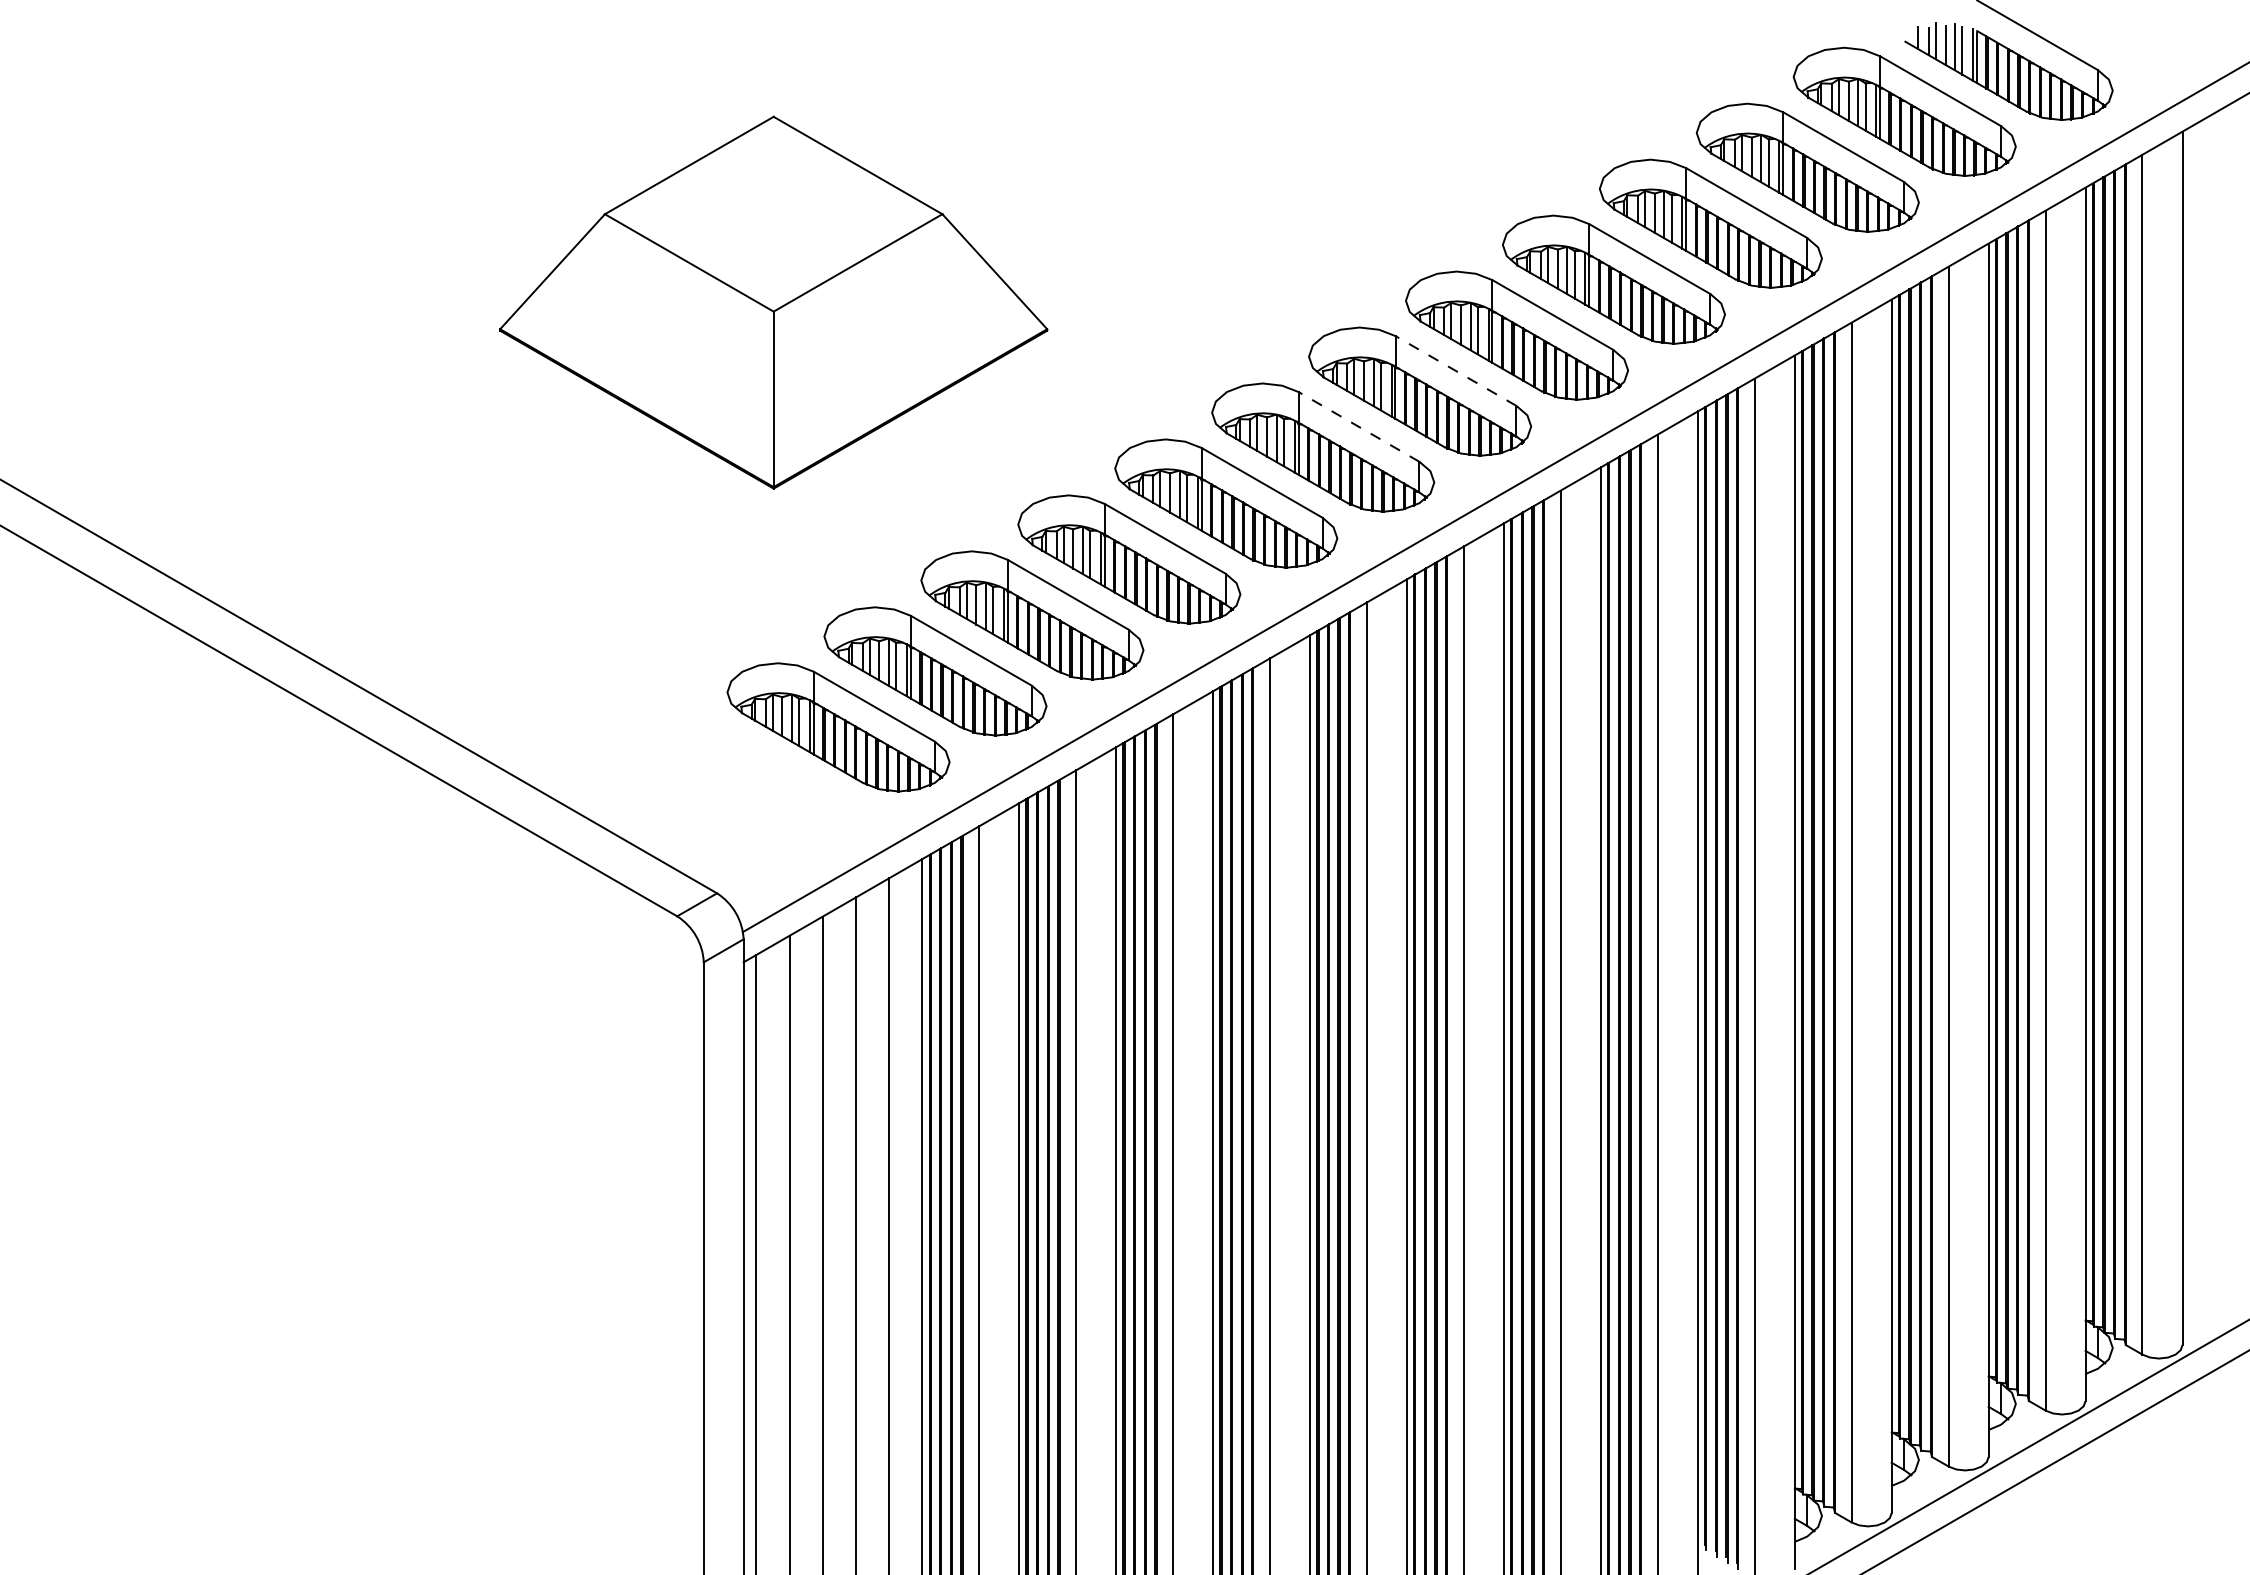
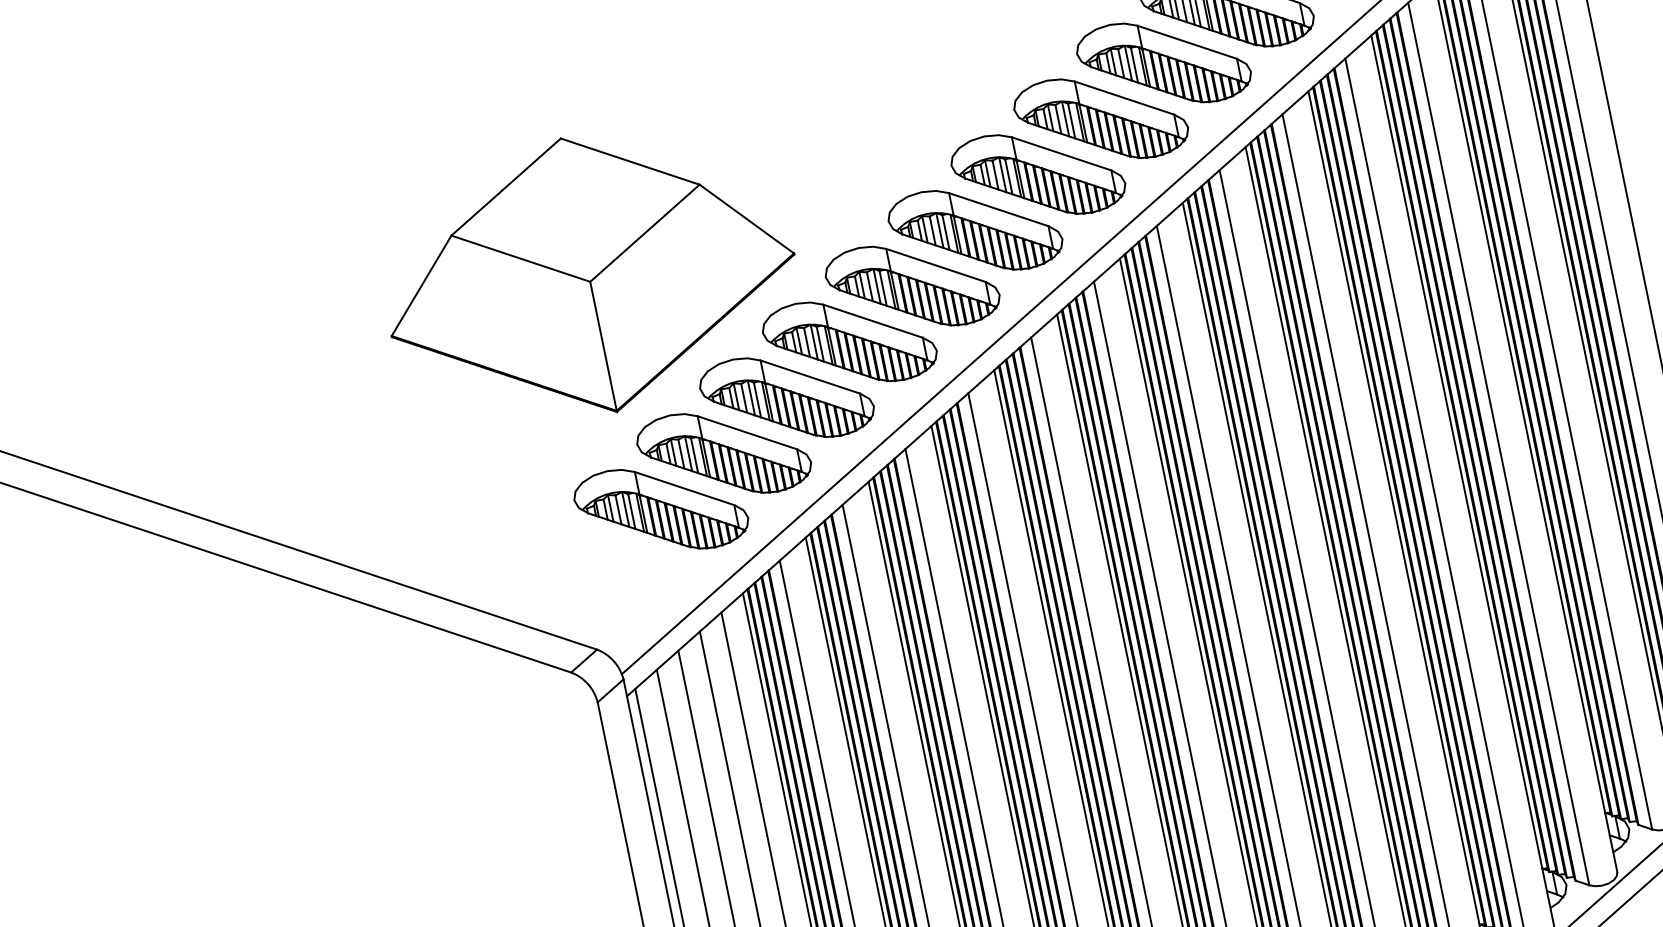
part: (773, 302) -> (588, 275), moved
line: (1455, 370) -> (1061, 153), dashed -> solid
line: (1359, 426) -> (999, 209), dashed -> solid

